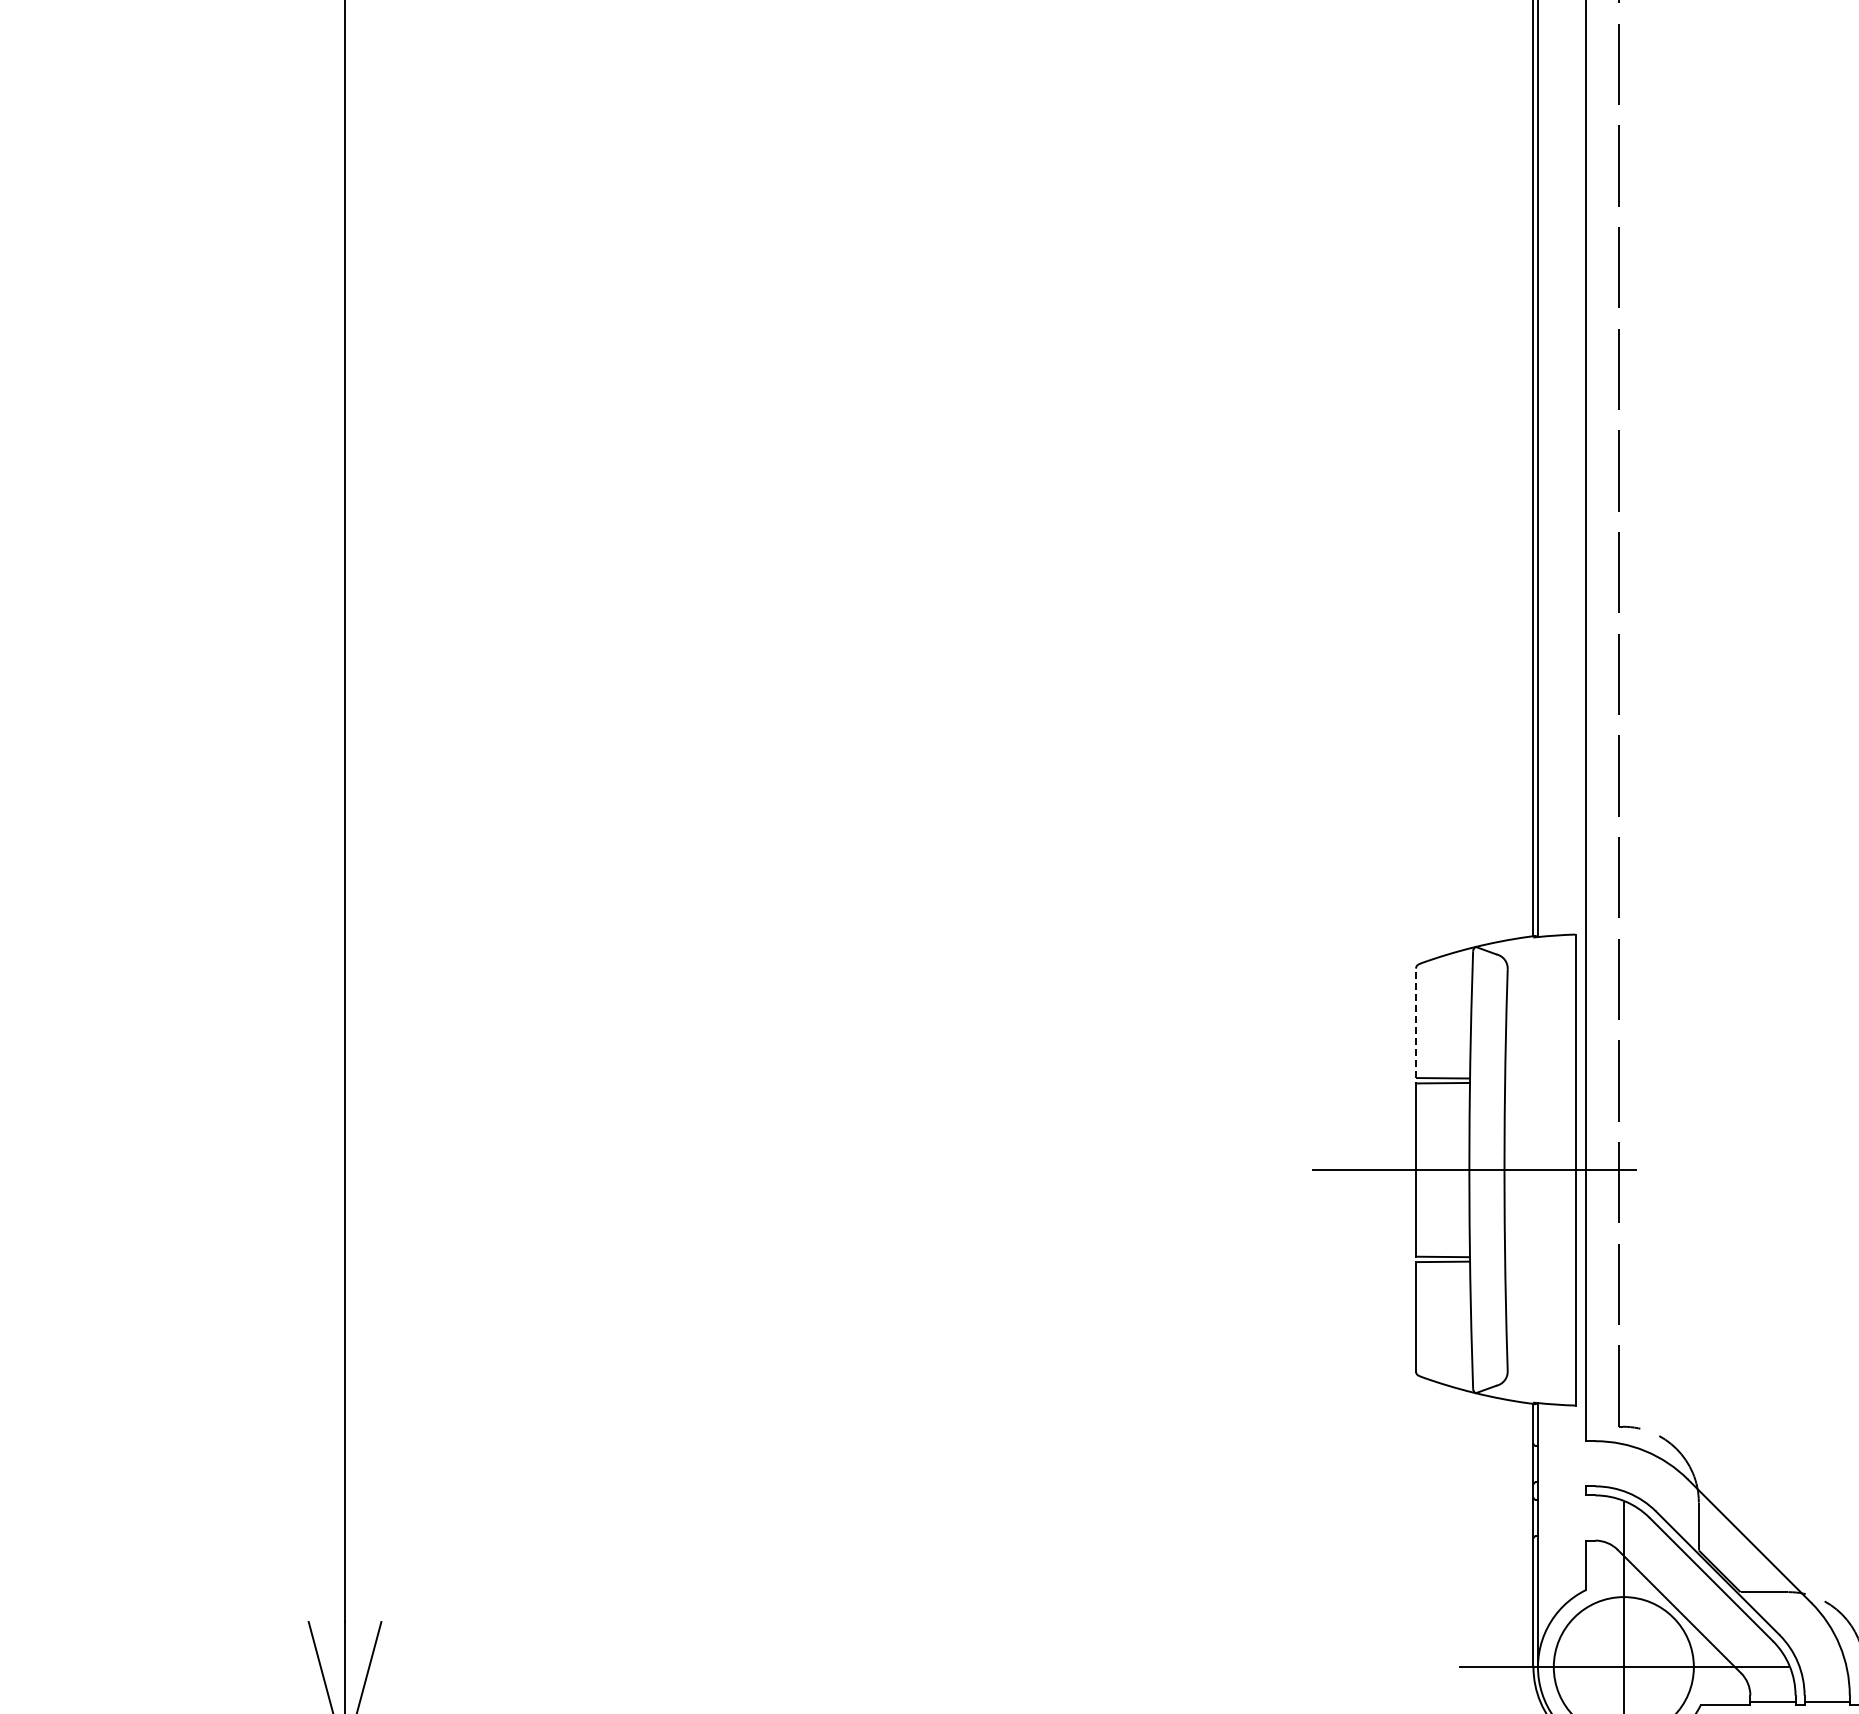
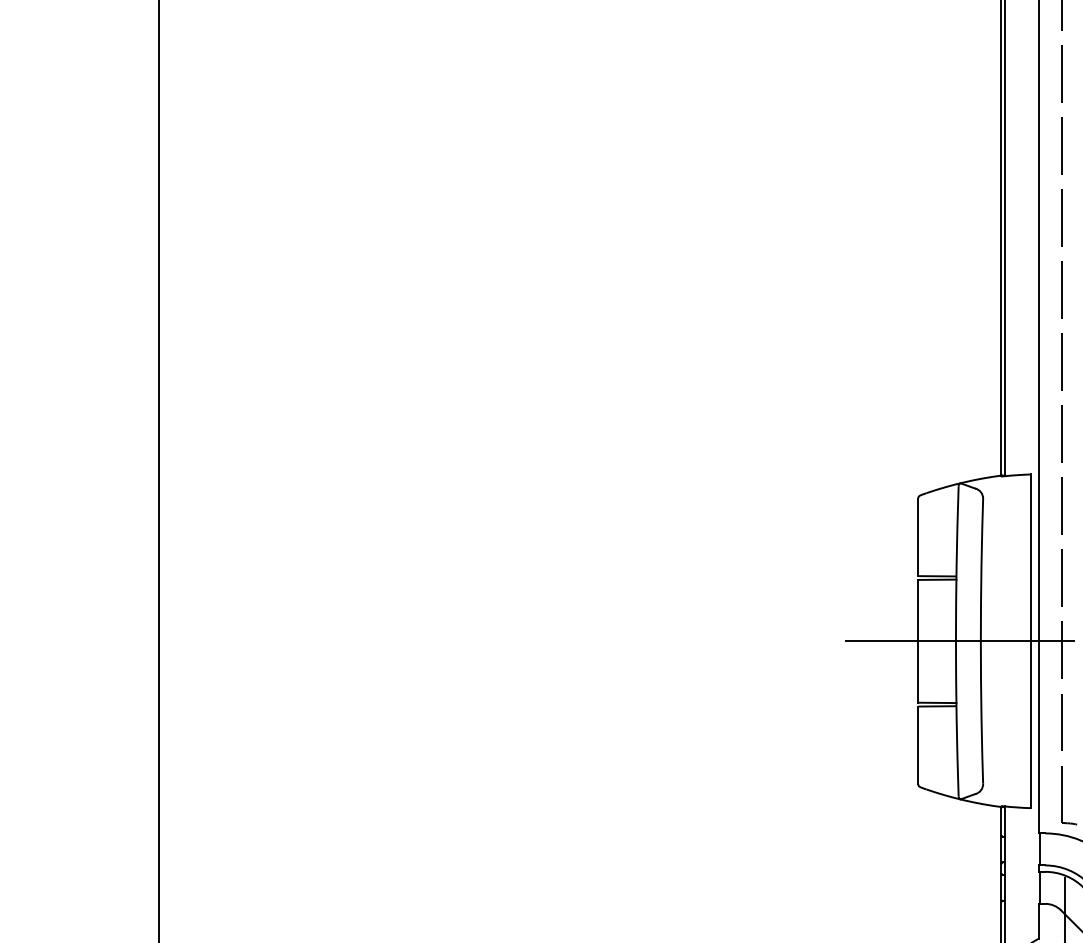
line: (1416, 1023) -> (918, 537), dashed -> solid
line: (1588, 1463) -> (1040, 849), added
line: (1588, 1517) -> (1040, 887), added

